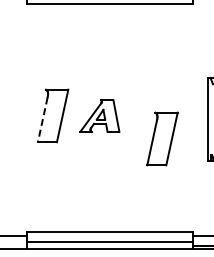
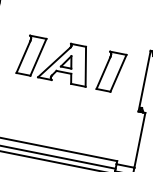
part: (99, 115) -> (65, 62), size x1.67
line: (42, 119) -> (23, 56), dashed -> solid
part: (162, 138) -> (111, 71), moved

